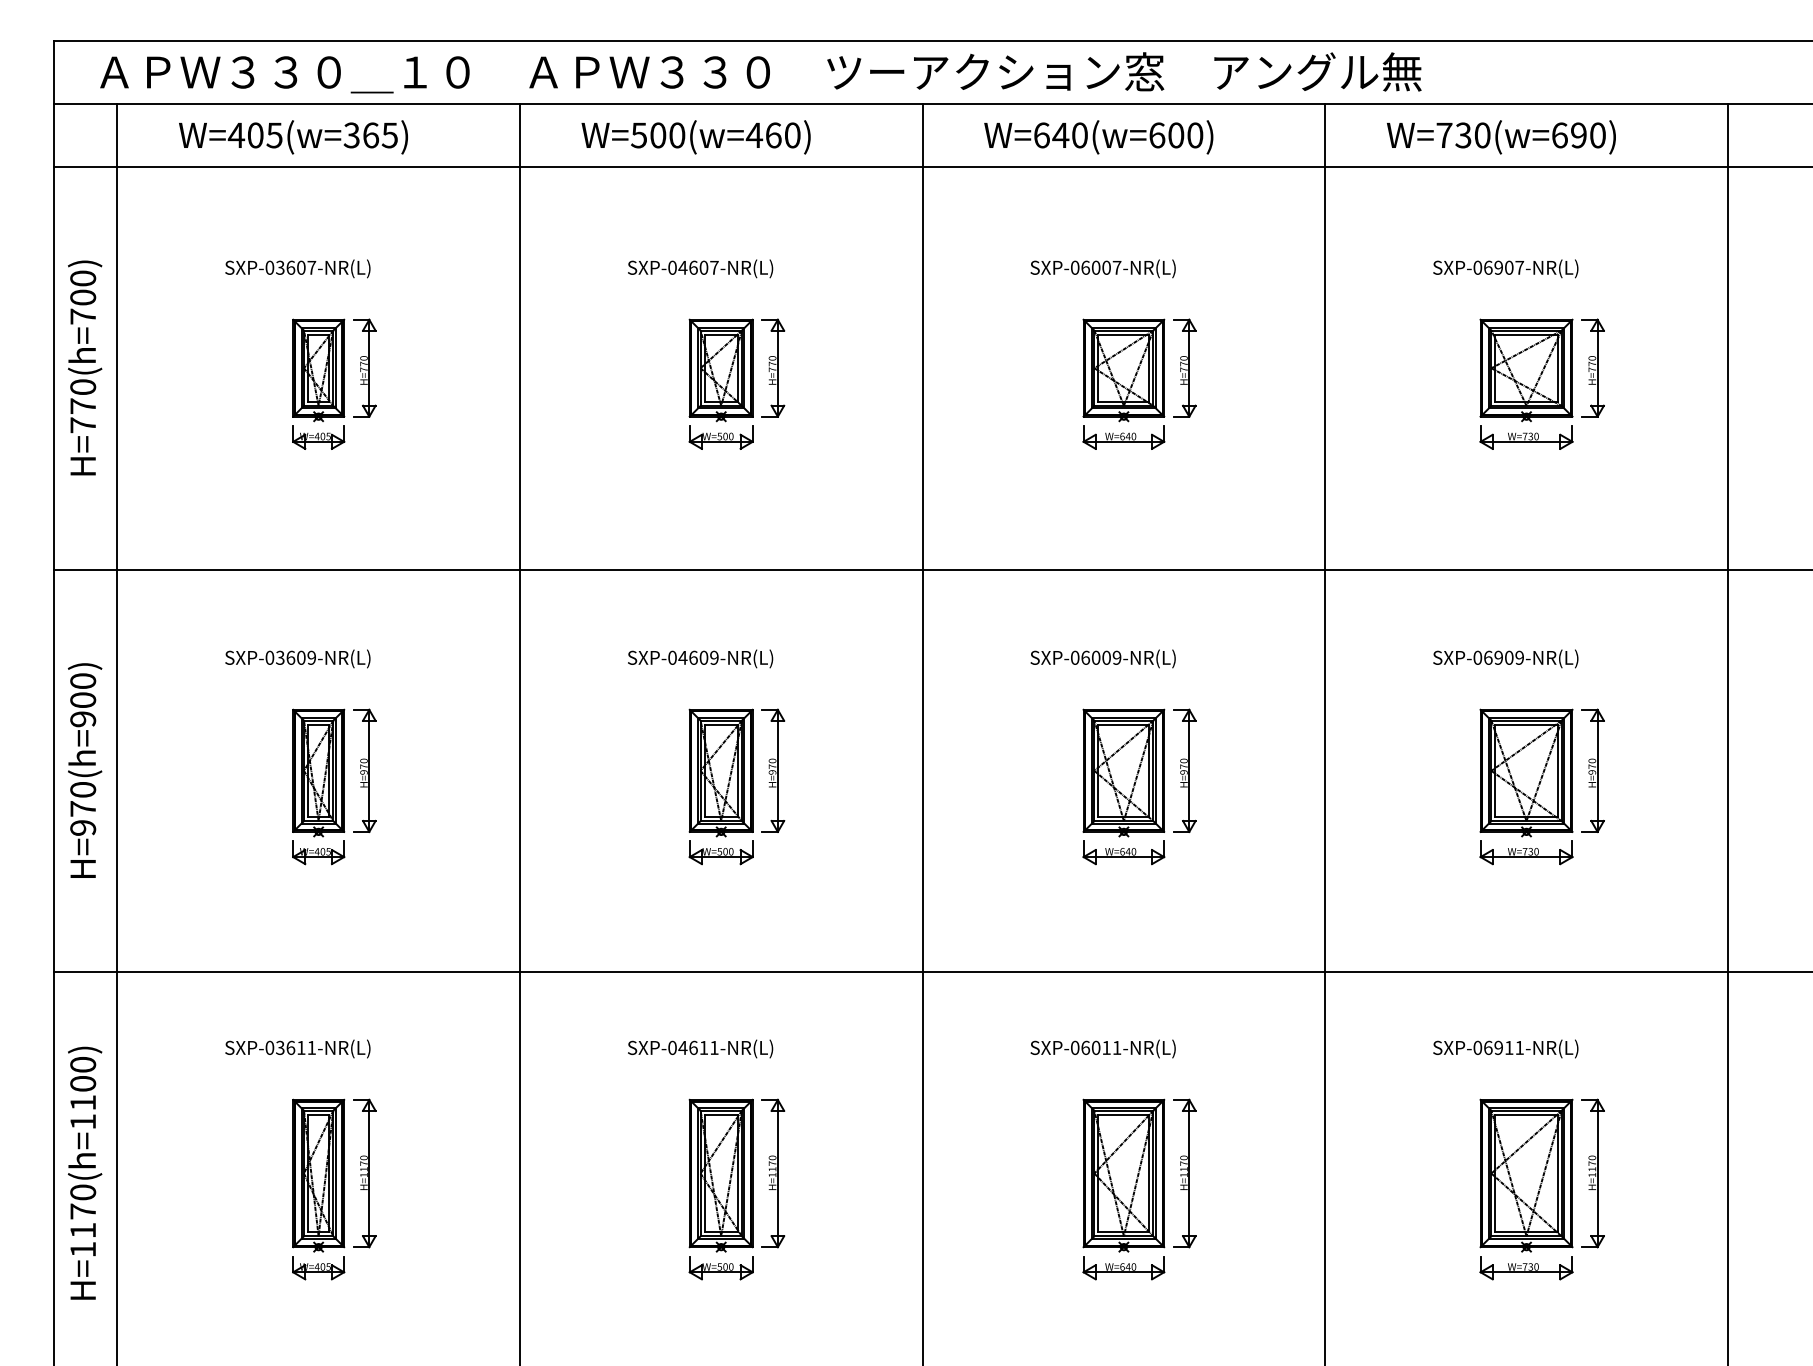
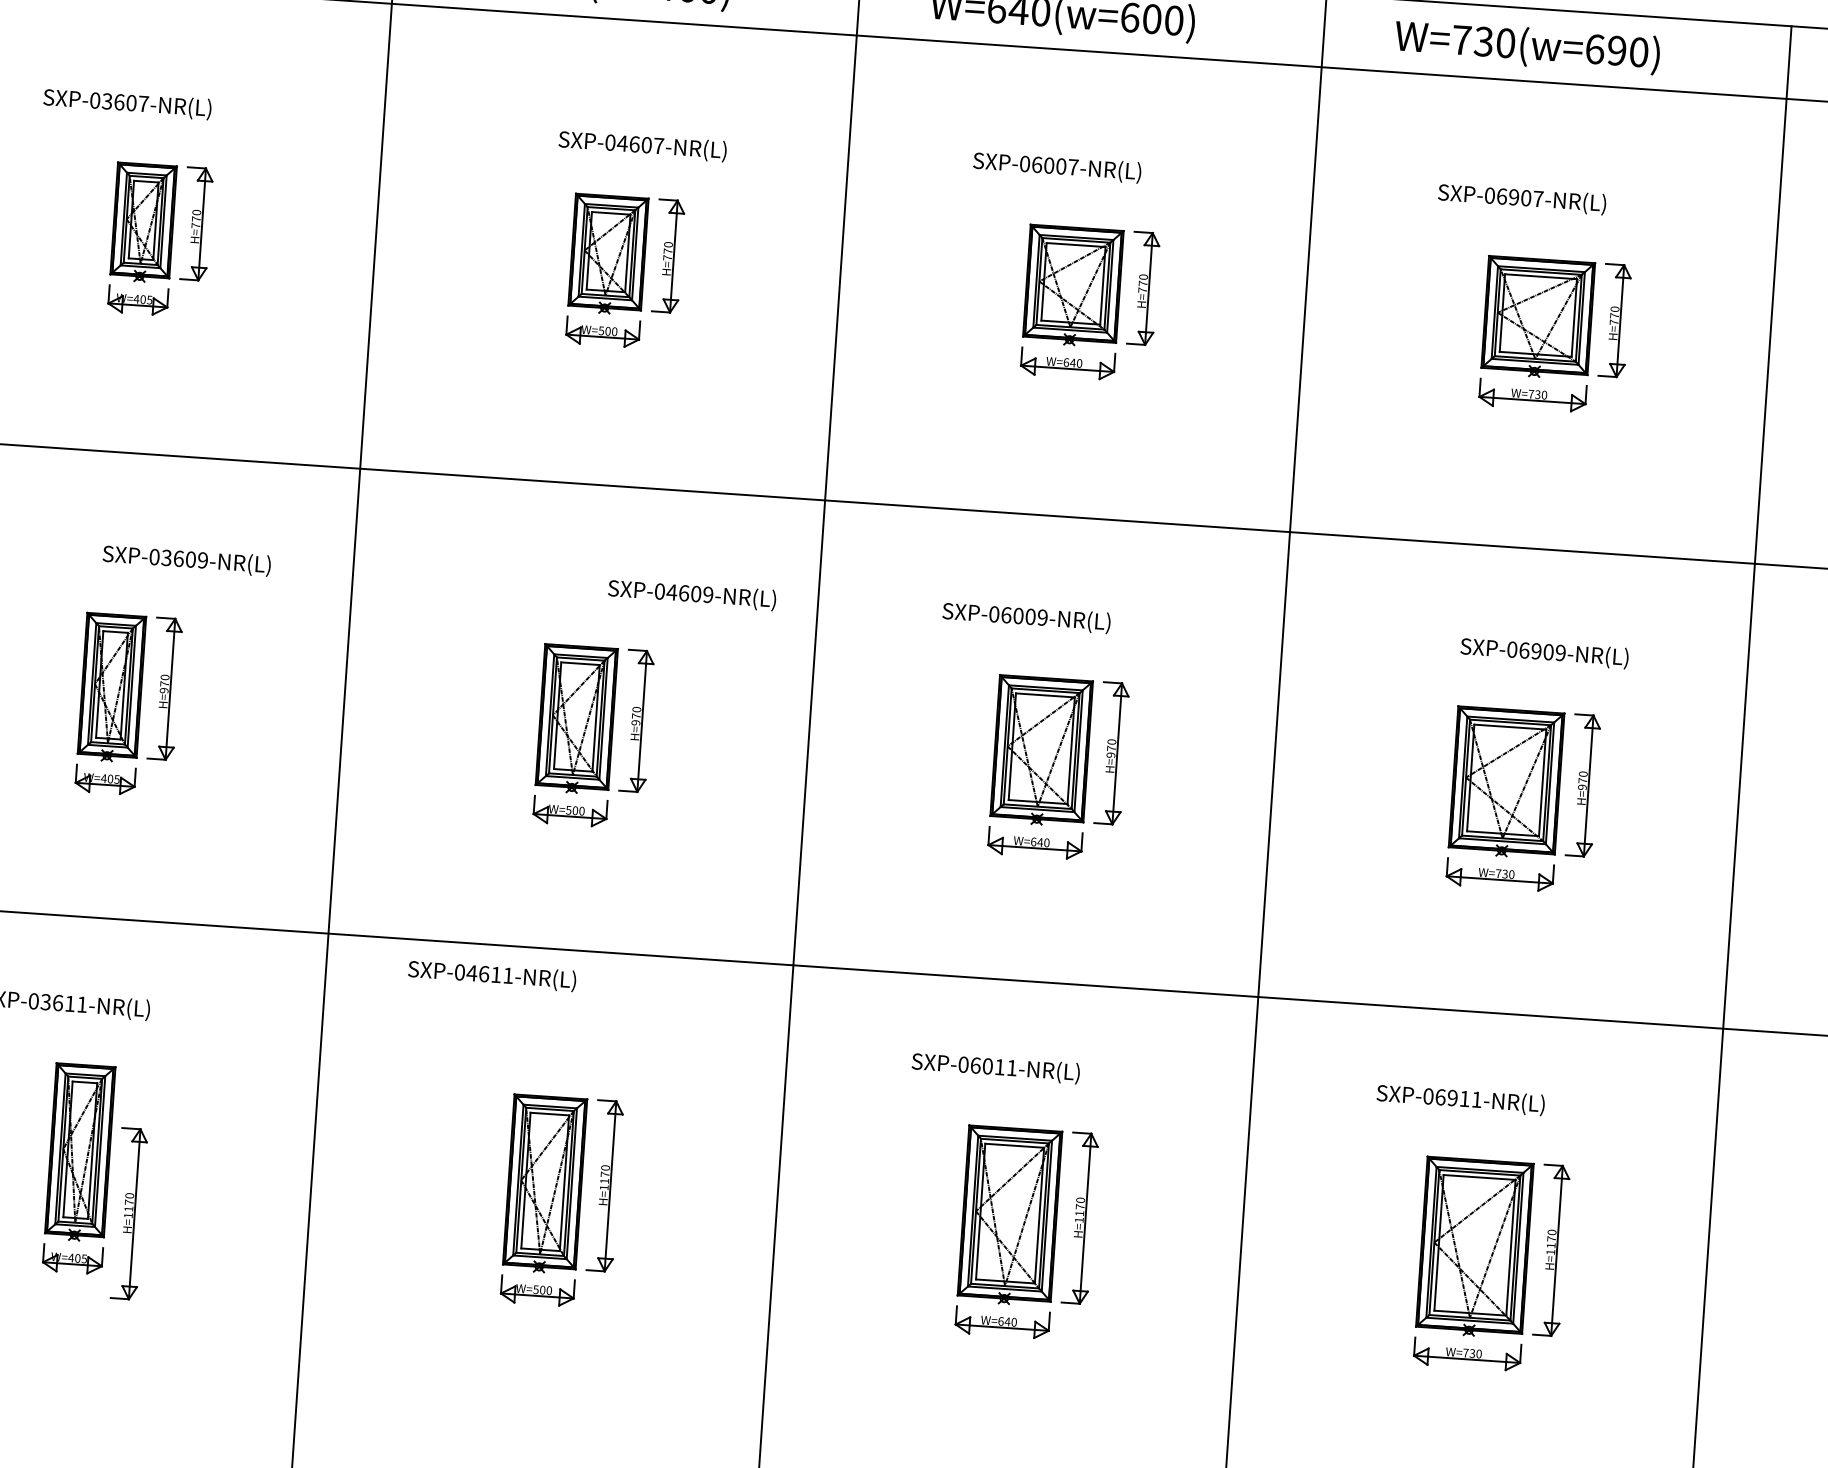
text: (700, 268) -> (642, 145), moved
text: (297, 658) -> (186, 560), moved
text: (700, 658) -> (692, 594), moved
text: (1505, 658) -> (1544, 652), moved
text: (700, 1048) -> (492, 975), moved
part: (364, 1173) -> (129, 1213), moved

